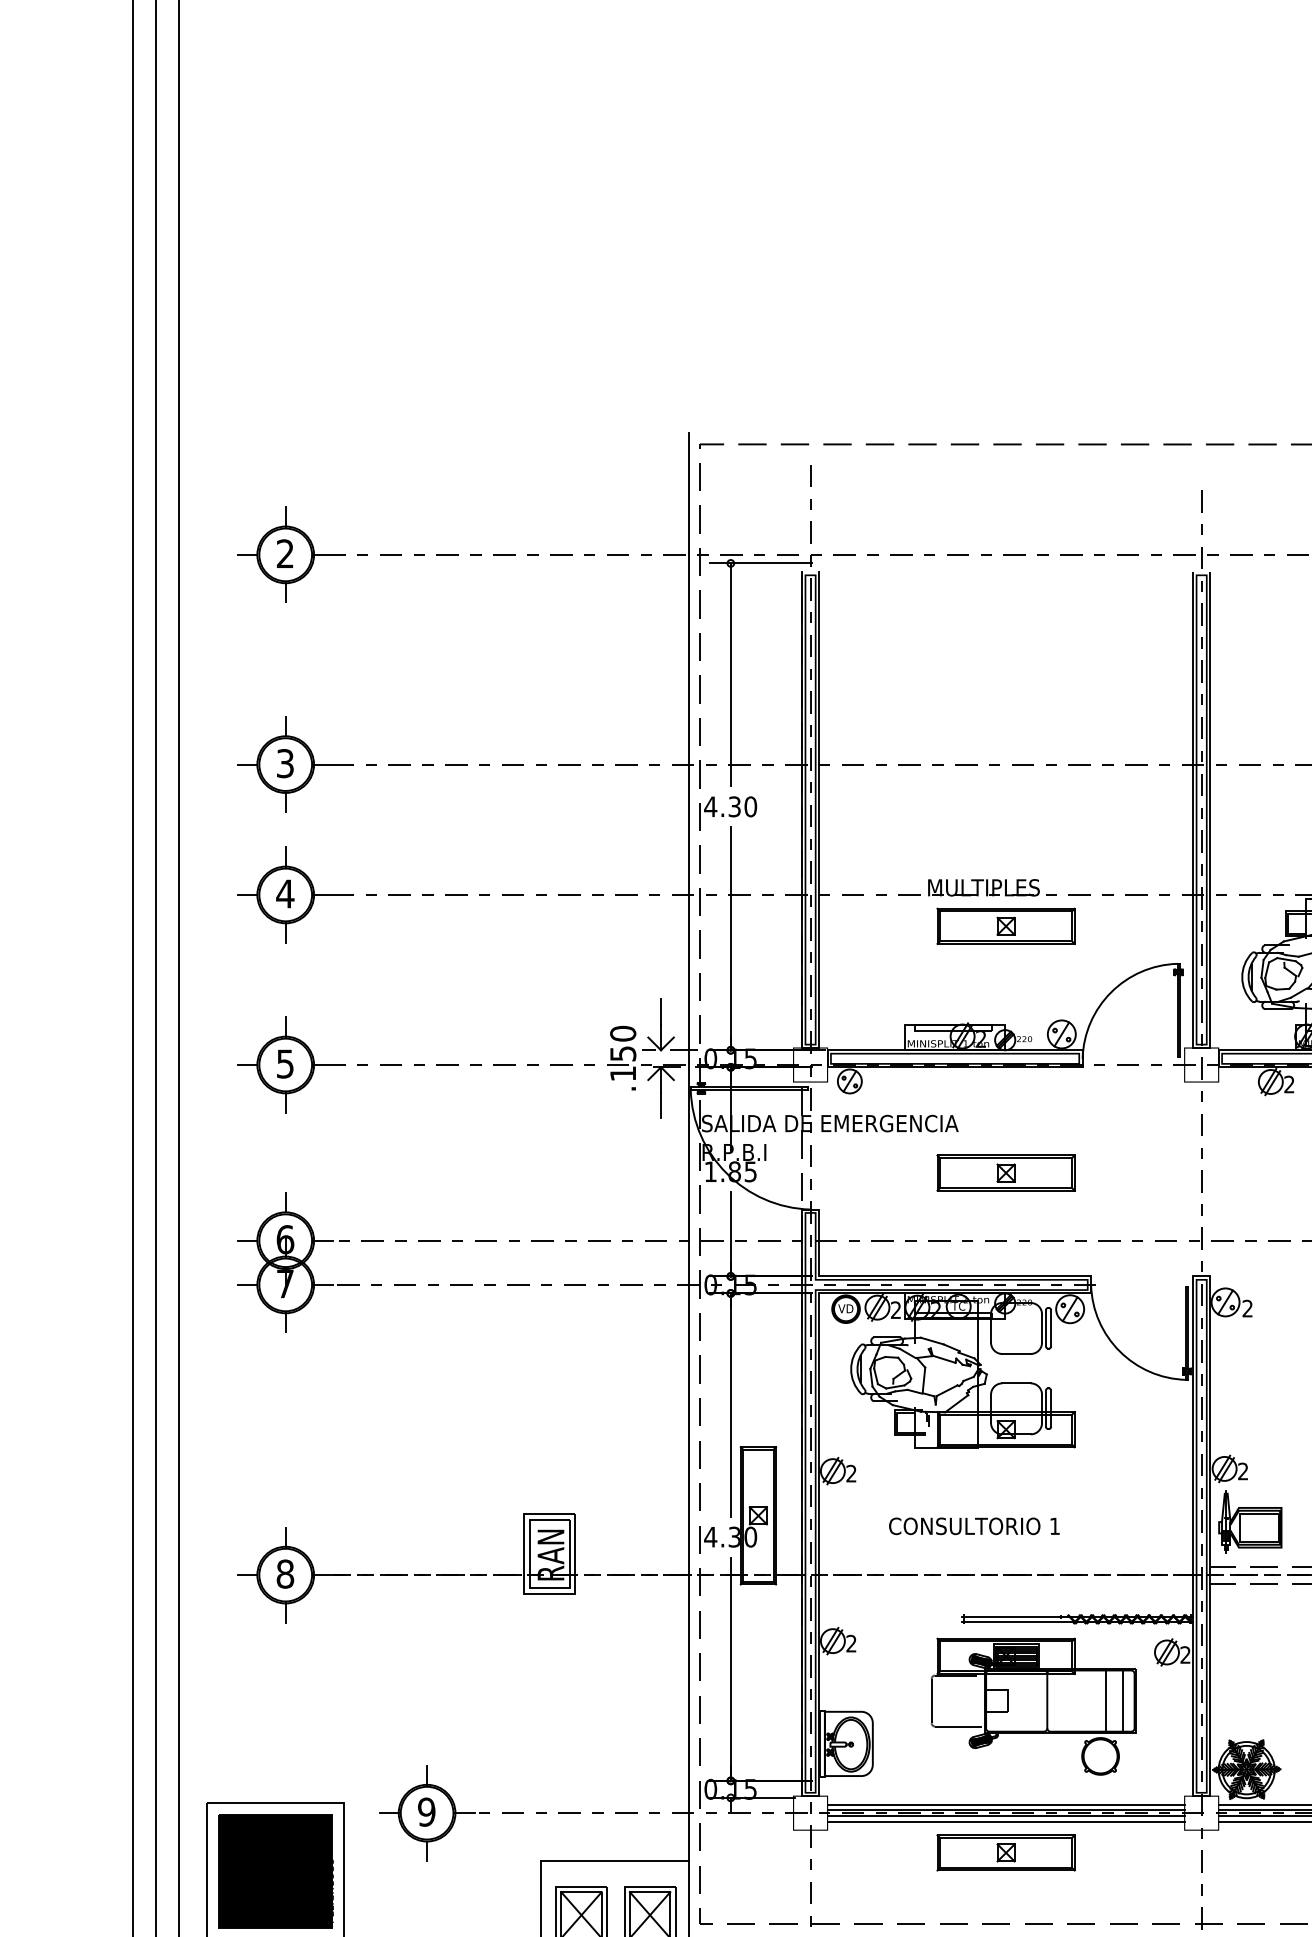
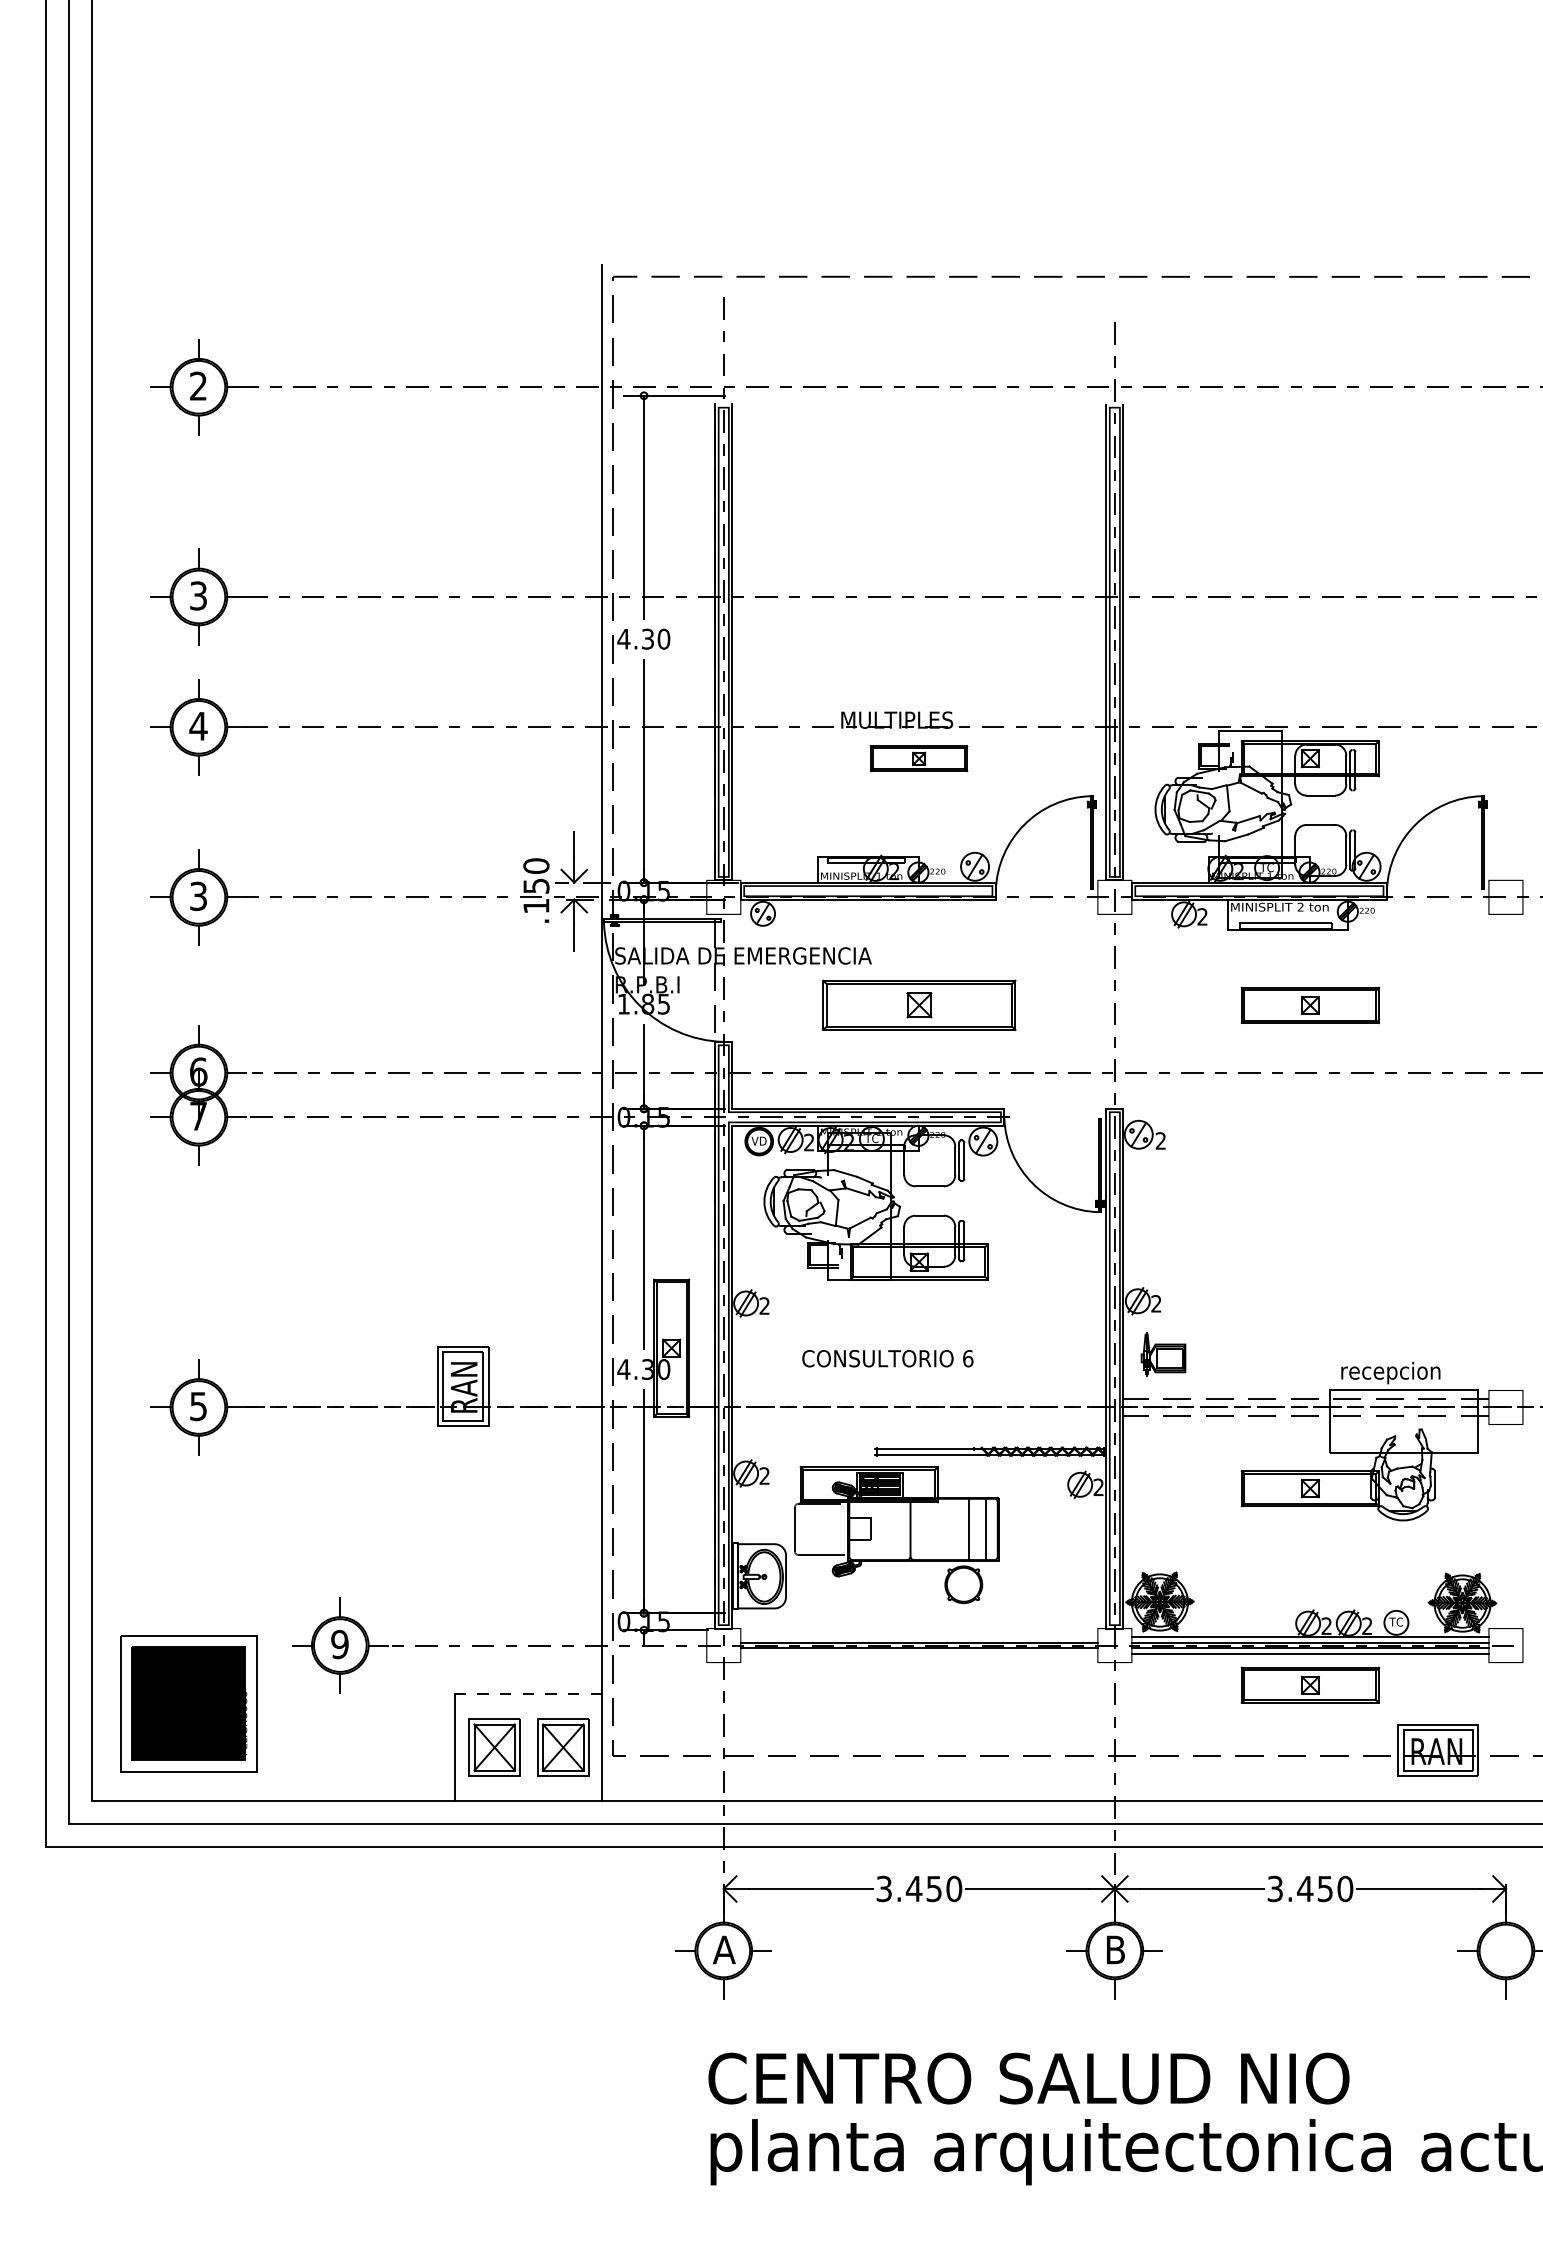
part: (1005, 926) -> (918, 758), size x0.7
text: (285, 1063) -> (198, 895), 5 -> 3
part: (1005, 1173) -> (918, 1005), size x1.4
part: (1250, 1522) -> (1163, 1354), size x0.7
text: (1055, 1526) -> (968, 1358), 1 -> 6
text: (285, 1574) -> (198, 1406), 8 -> 5
part: (1033, 1707) -> (896, 1535), moved
line: (1005, 1805) -> (918, 1637), removed
line: (1005, 1822) -> (918, 1654), removed
part: (1005, 1852) -> (918, 1684), removed
line: (615, 1861) -> (528, 1693), solid -> dashed

